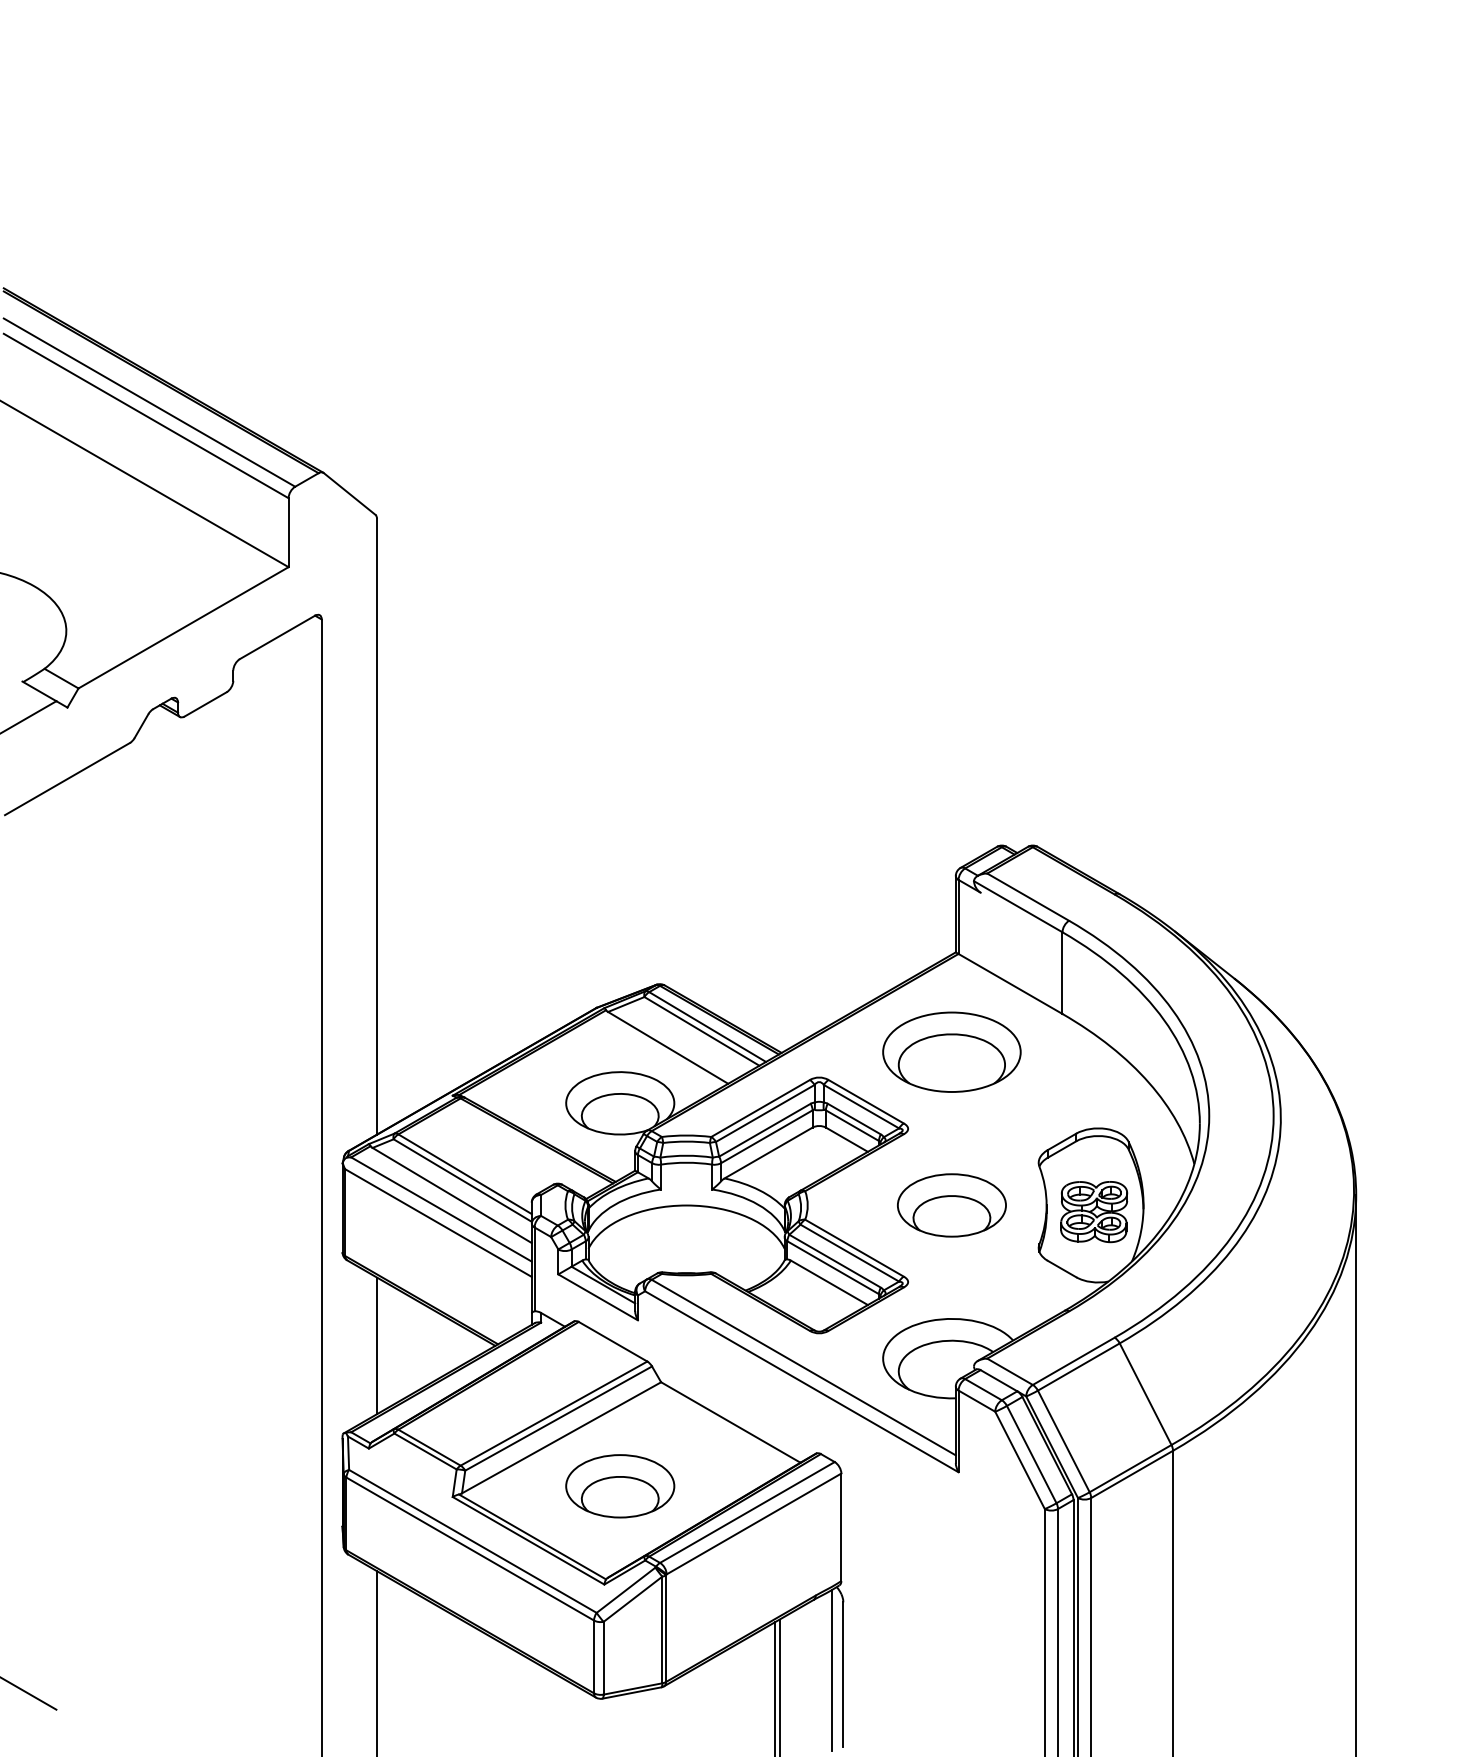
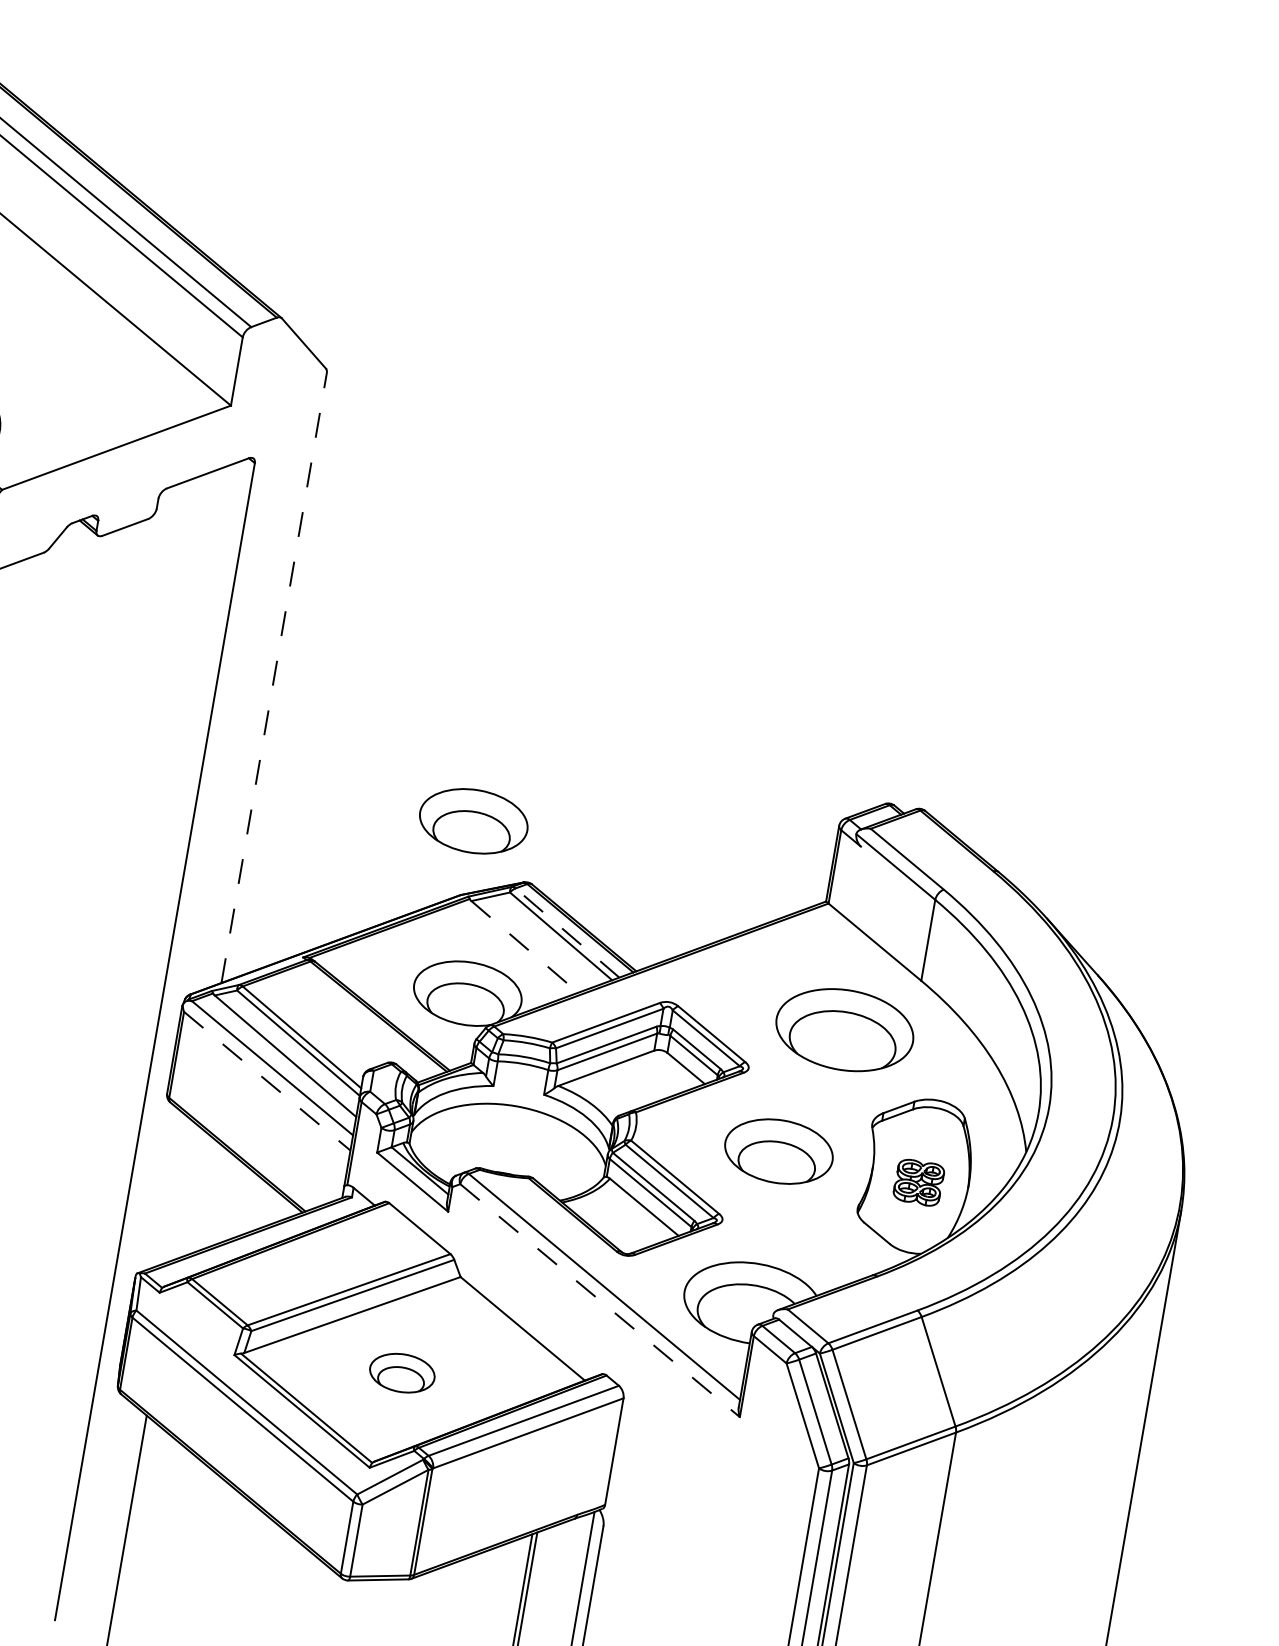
line: (377, 826) -> (274, 677), solid -> dashed
part: (596, 933) -> (473, 821), added
line: (707, 1026) -> (567, 932), solid -> dashed
line: (668, 1047) -> (525, 946), solid -> dashed
part: (951, 1051) -> (844, 1029), moved
part: (1094, 1212) -> (919, 1183), size x0.7
line: (438, 1223) -> (267, 1081), solid -> dashed
line: (377, 1345) -> (185, 1192), removed
line: (801, 1381) -> (599, 1300), solid -> dashed
part: (620, 1486) -> (402, 1373), size x0.6

